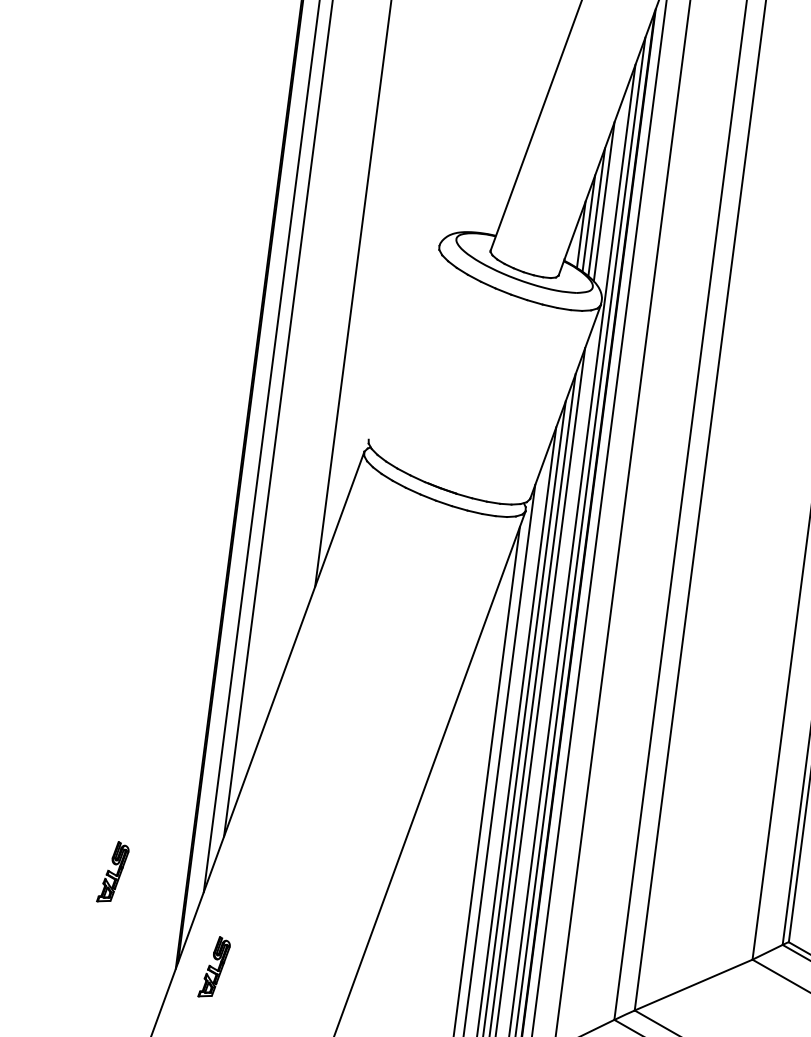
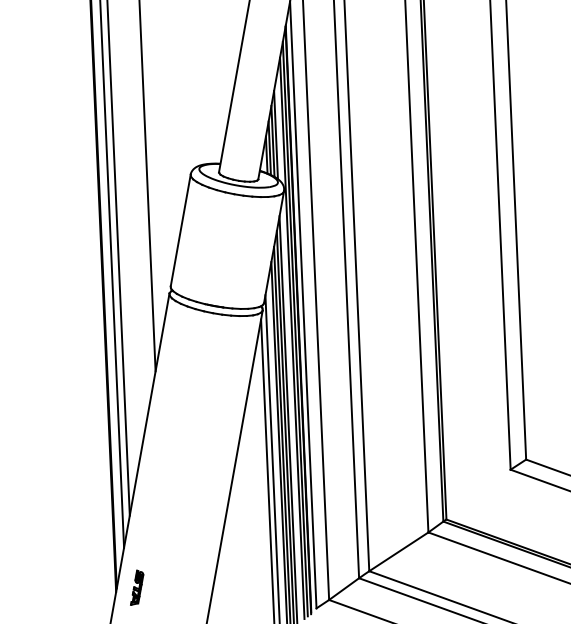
line: (403, 342) -> (180, 230), added
part: (114, 872) -> (73, 545), removed

